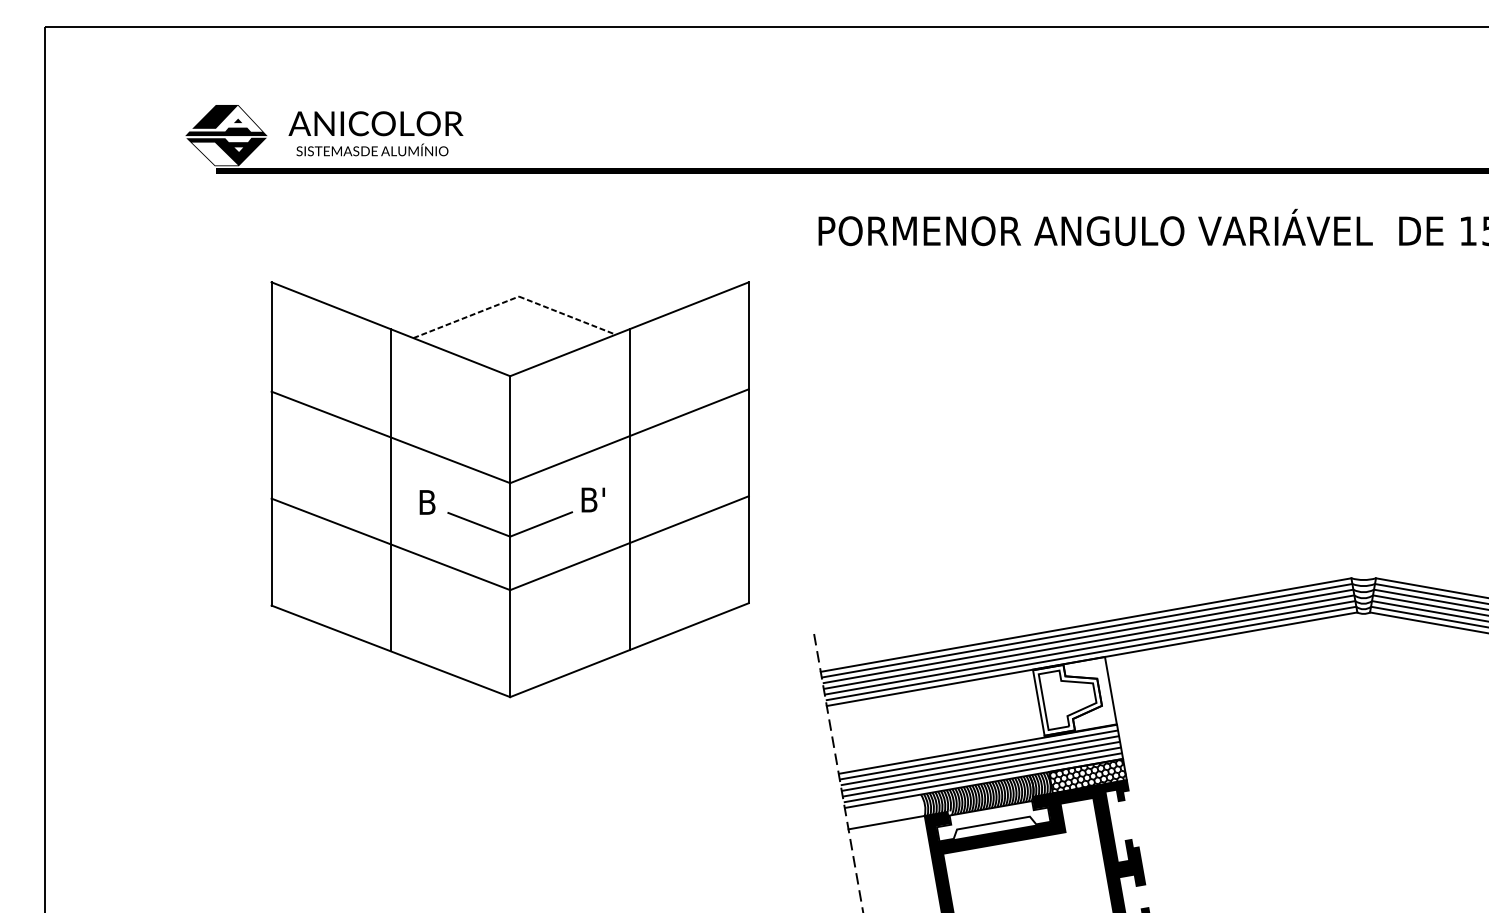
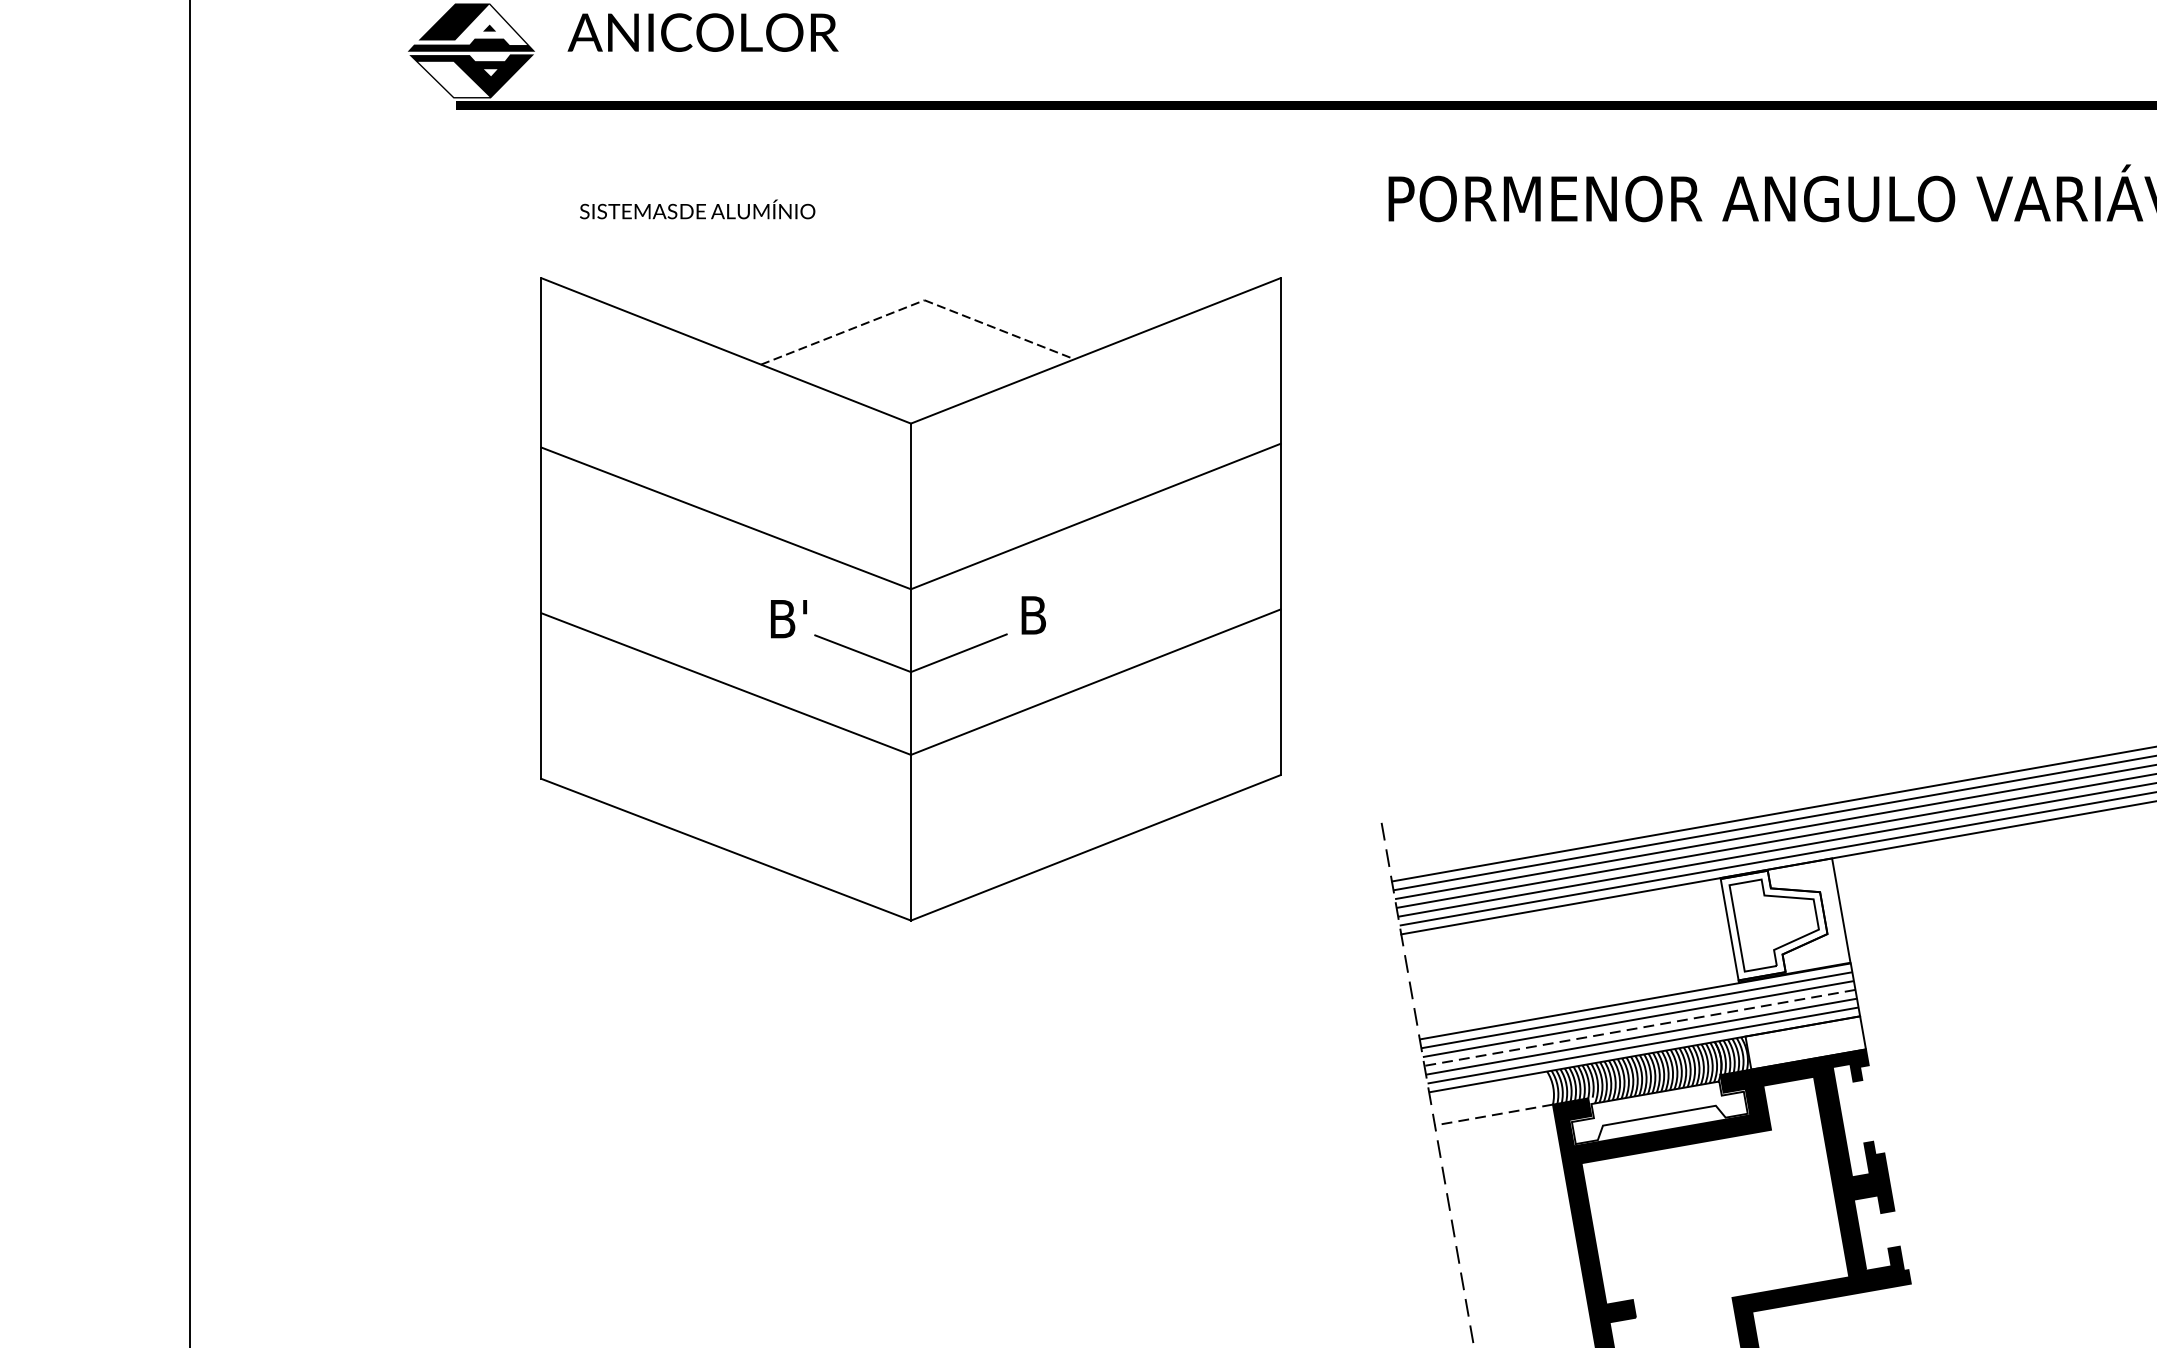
text: (372, 149) -> (697, 208), moved
line: (629, 489) -> (1095, 599), removed
line: (390, 490) -> (725, 600), removed
text: (603, 491) -> (1055, 602), B' -> B
text: (441, 494) -> (804, 606), B -> B'
line: (980, 766) -> (1639, 1028), solid -> dashed
hatch: (1087, 775) -> (1805, 1041), removed
line: (886, 822) -> (1493, 1114), solid -> dashed

